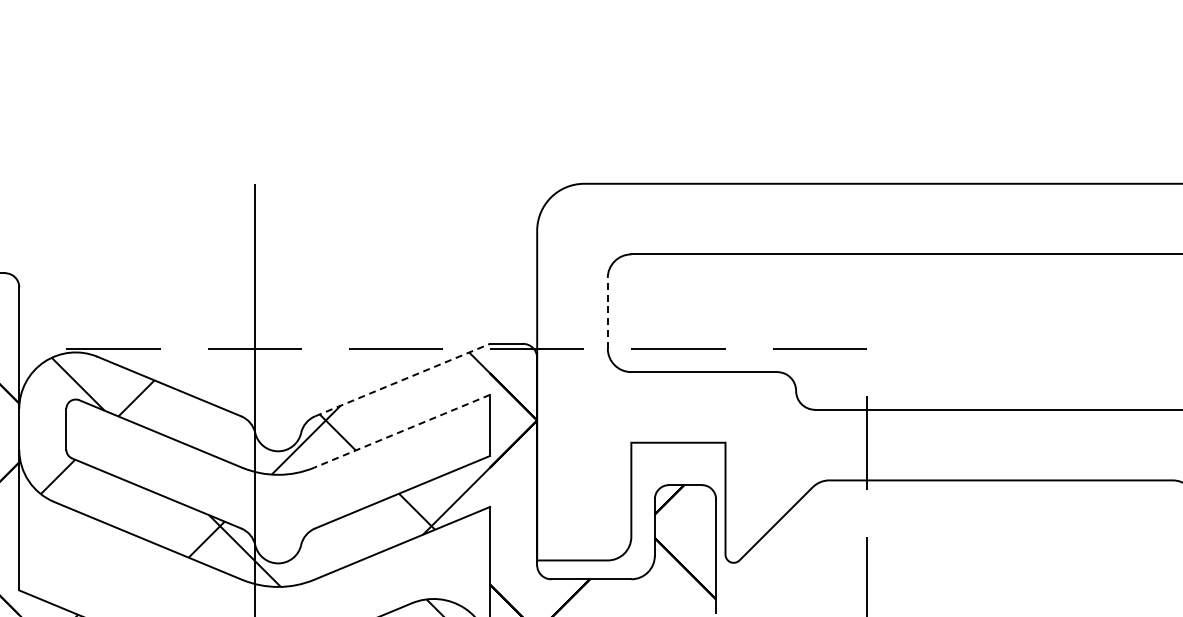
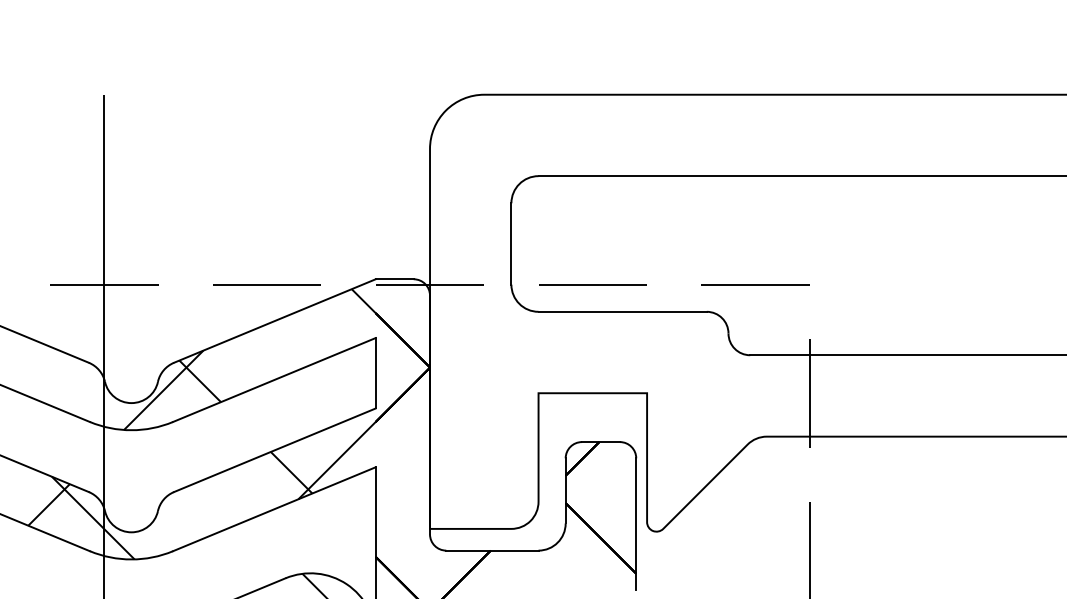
line: (607, 312) -> (511, 243), dashed -> solid
line: (402, 380) -> (274, 321), dashed -> solid
line: (401, 431) -> (273, 380), dashed -> solid

